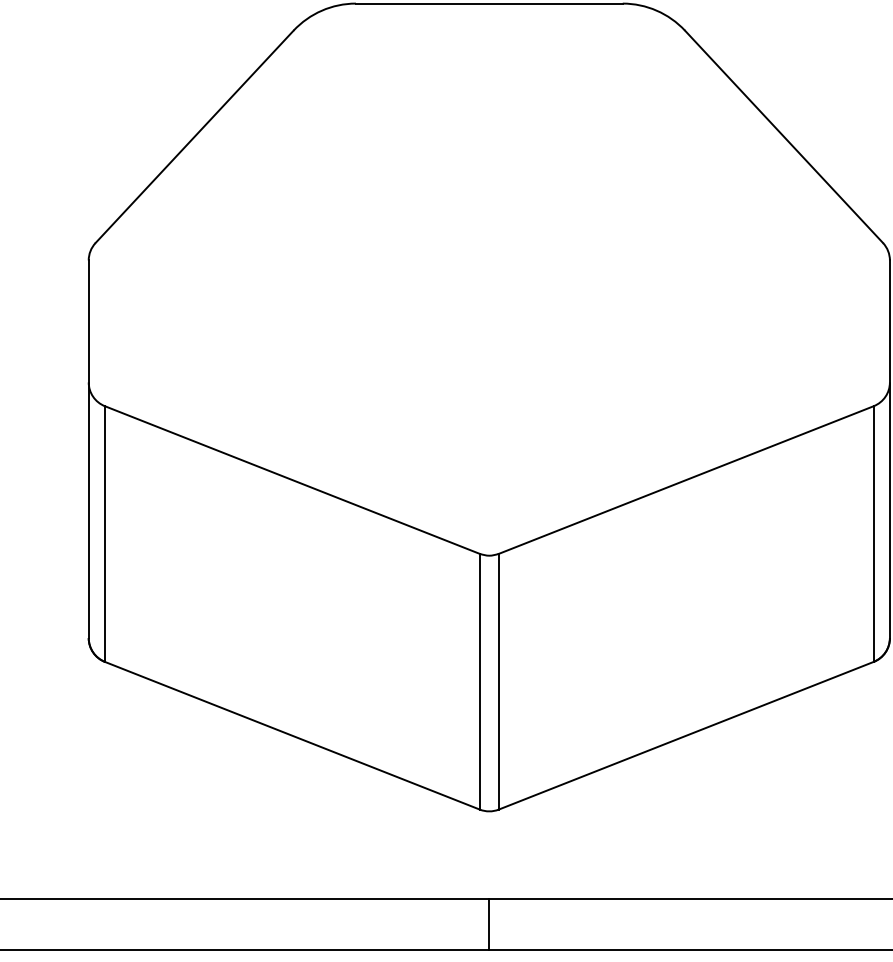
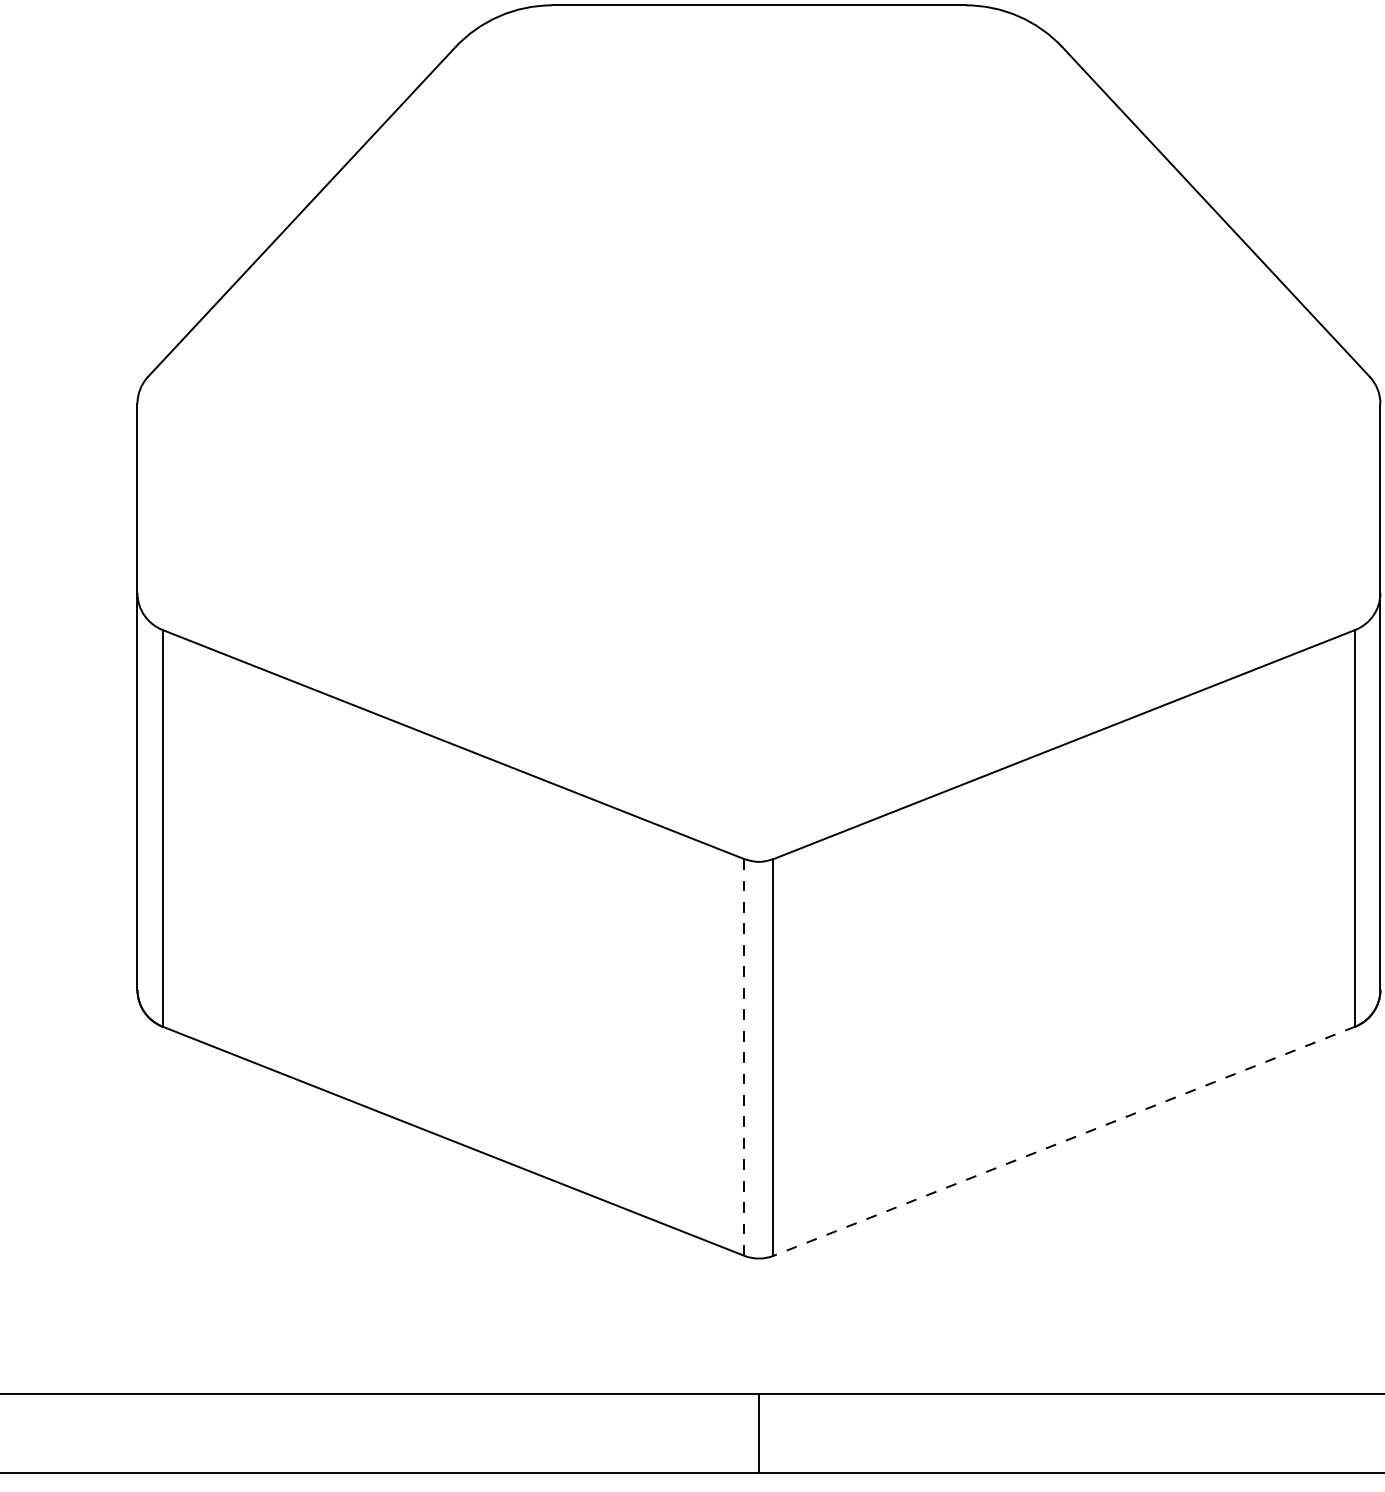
line: (479, 681) -> (743, 1057), solid -> dashed
line: (686, 735) -> (1064, 1140), solid -> dashed

